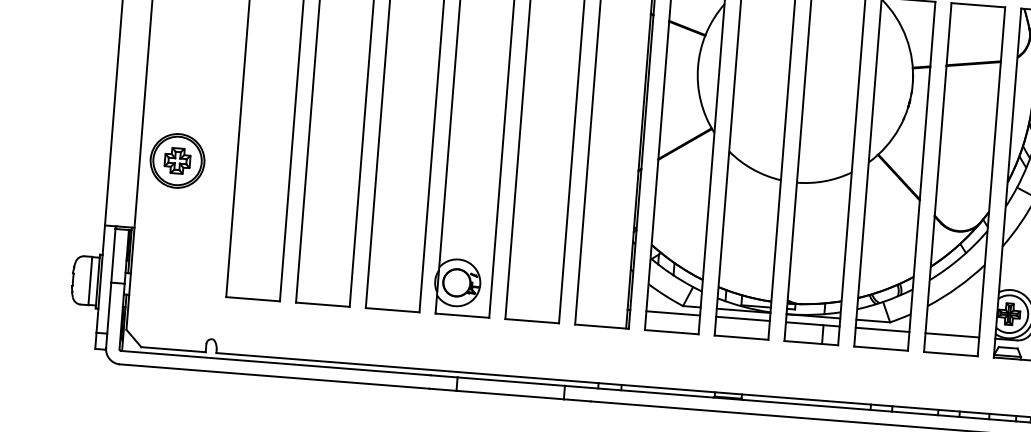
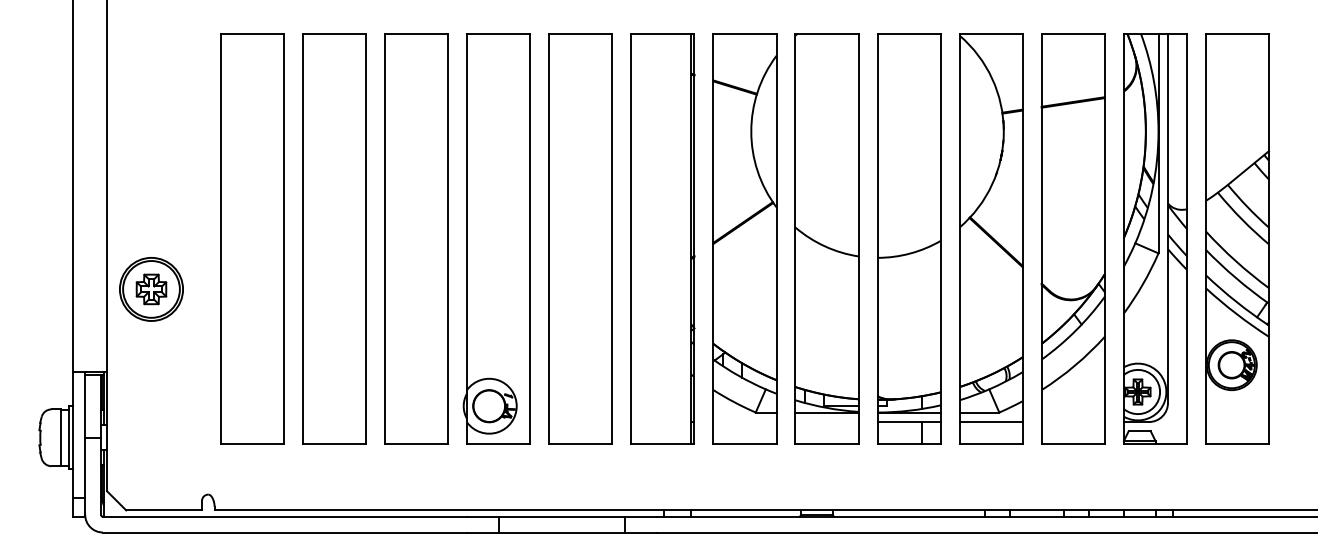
line: (672, 313) -> (744, 422), removed
line: (742, 319) -> (826, 422), removed
line: (951, 335) -> (1072, 422), removed

